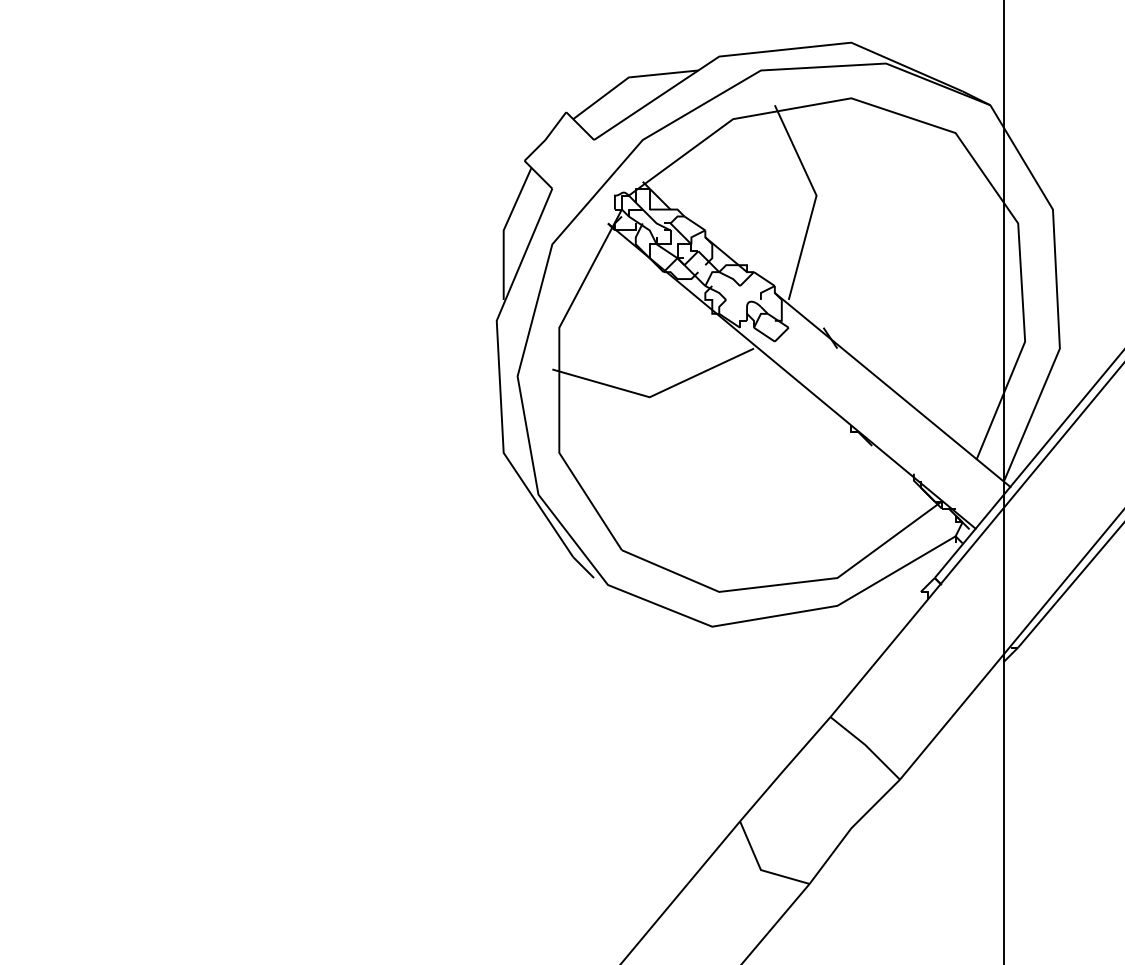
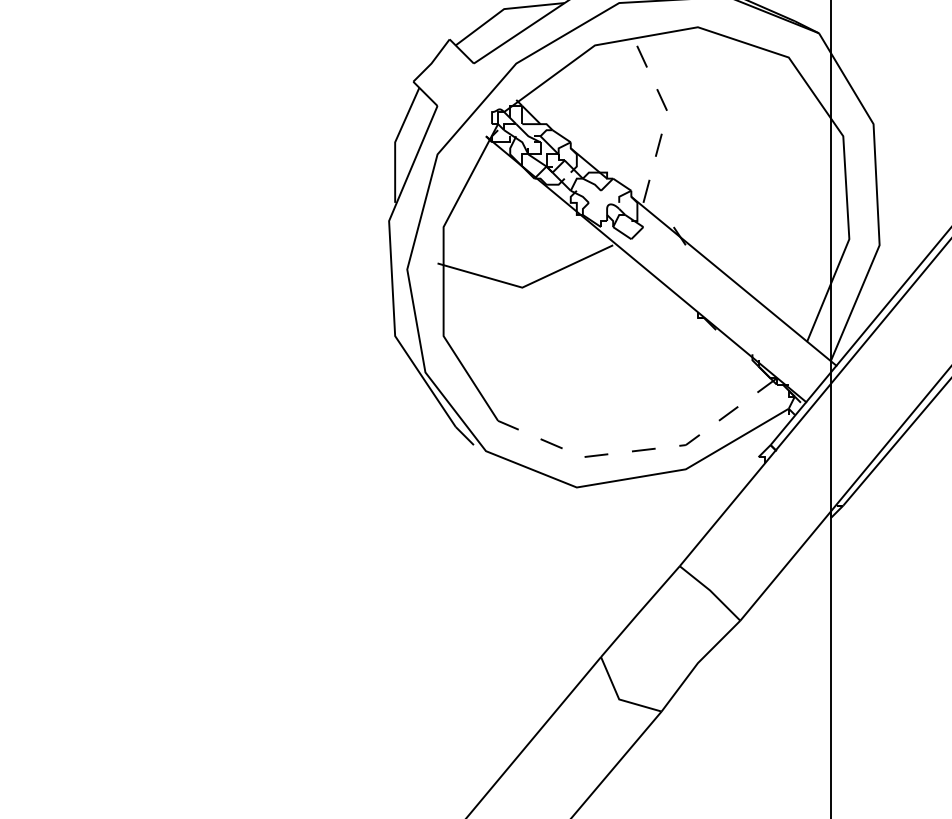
line: (815, 198) -> (666, 114), solid -> dashed
line: (790, 583) -> (644, 449), solid -> dashed

